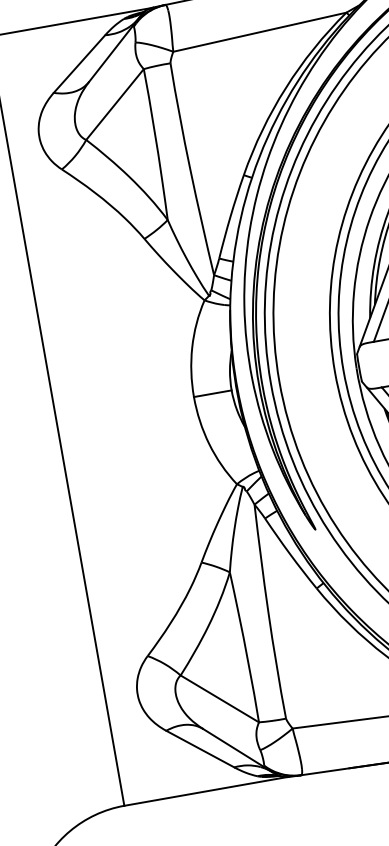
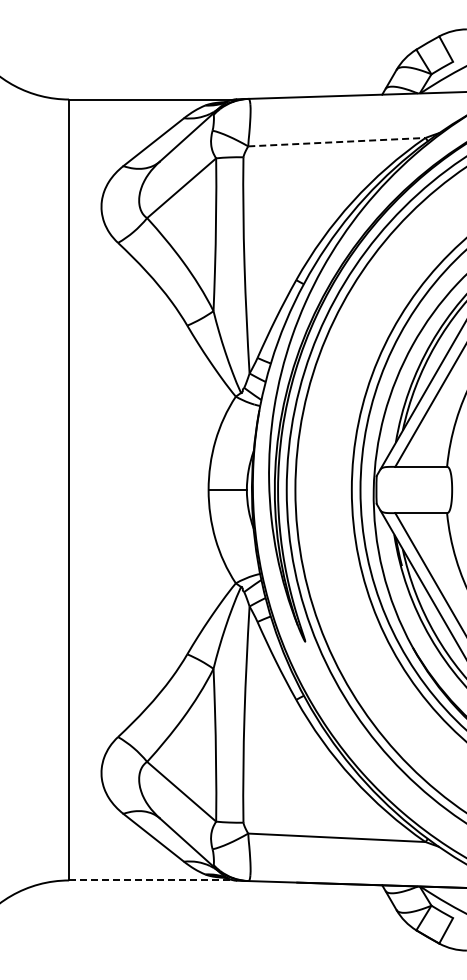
line: (259, 32) -> (336, 142), solid -> dashed
line: (205, 791) -> (151, 880), solid -> dashed

